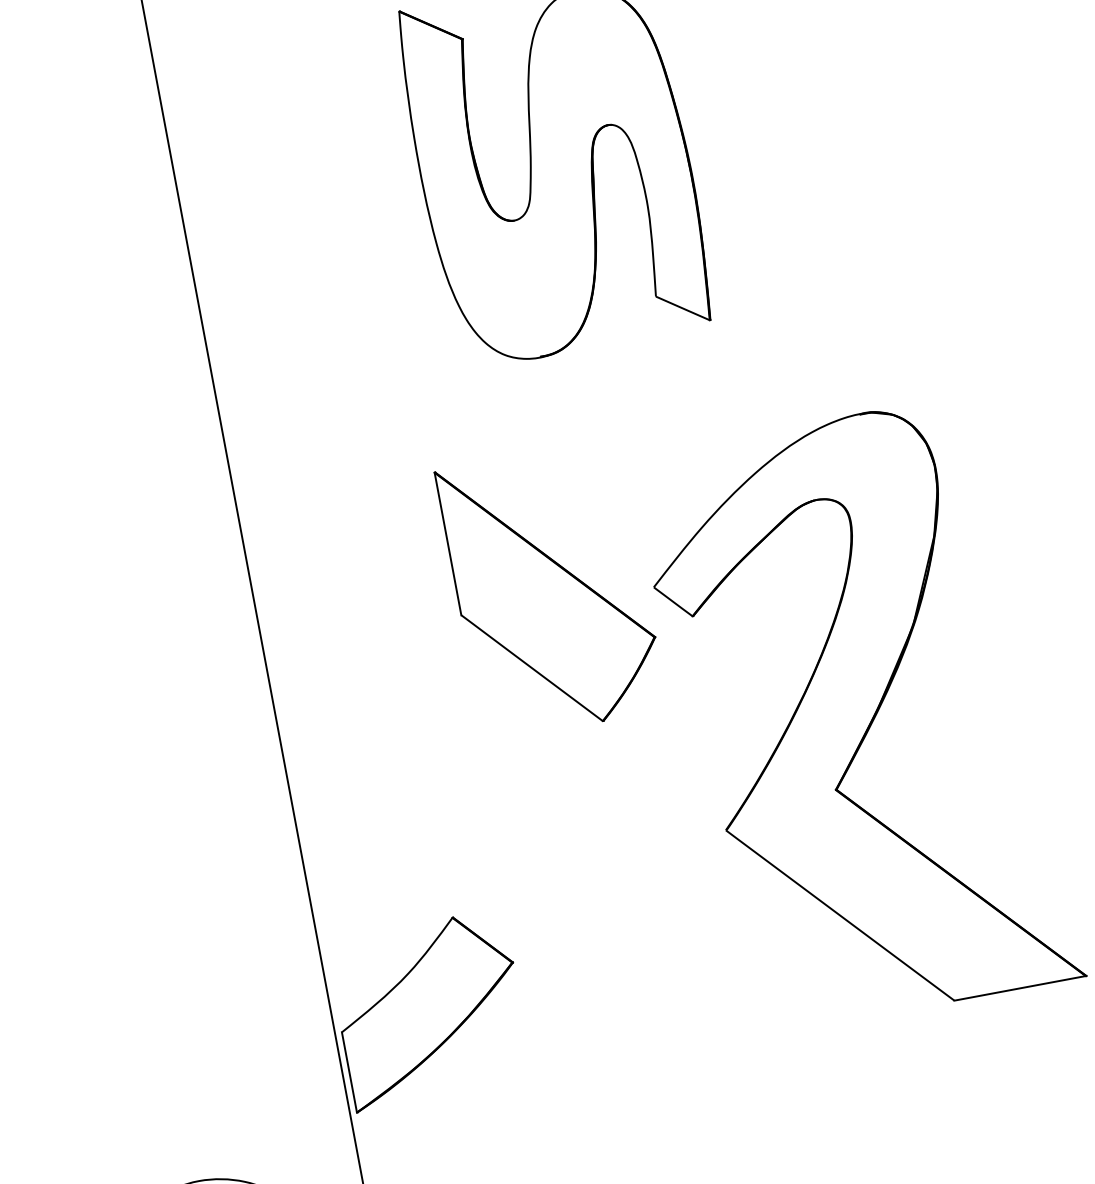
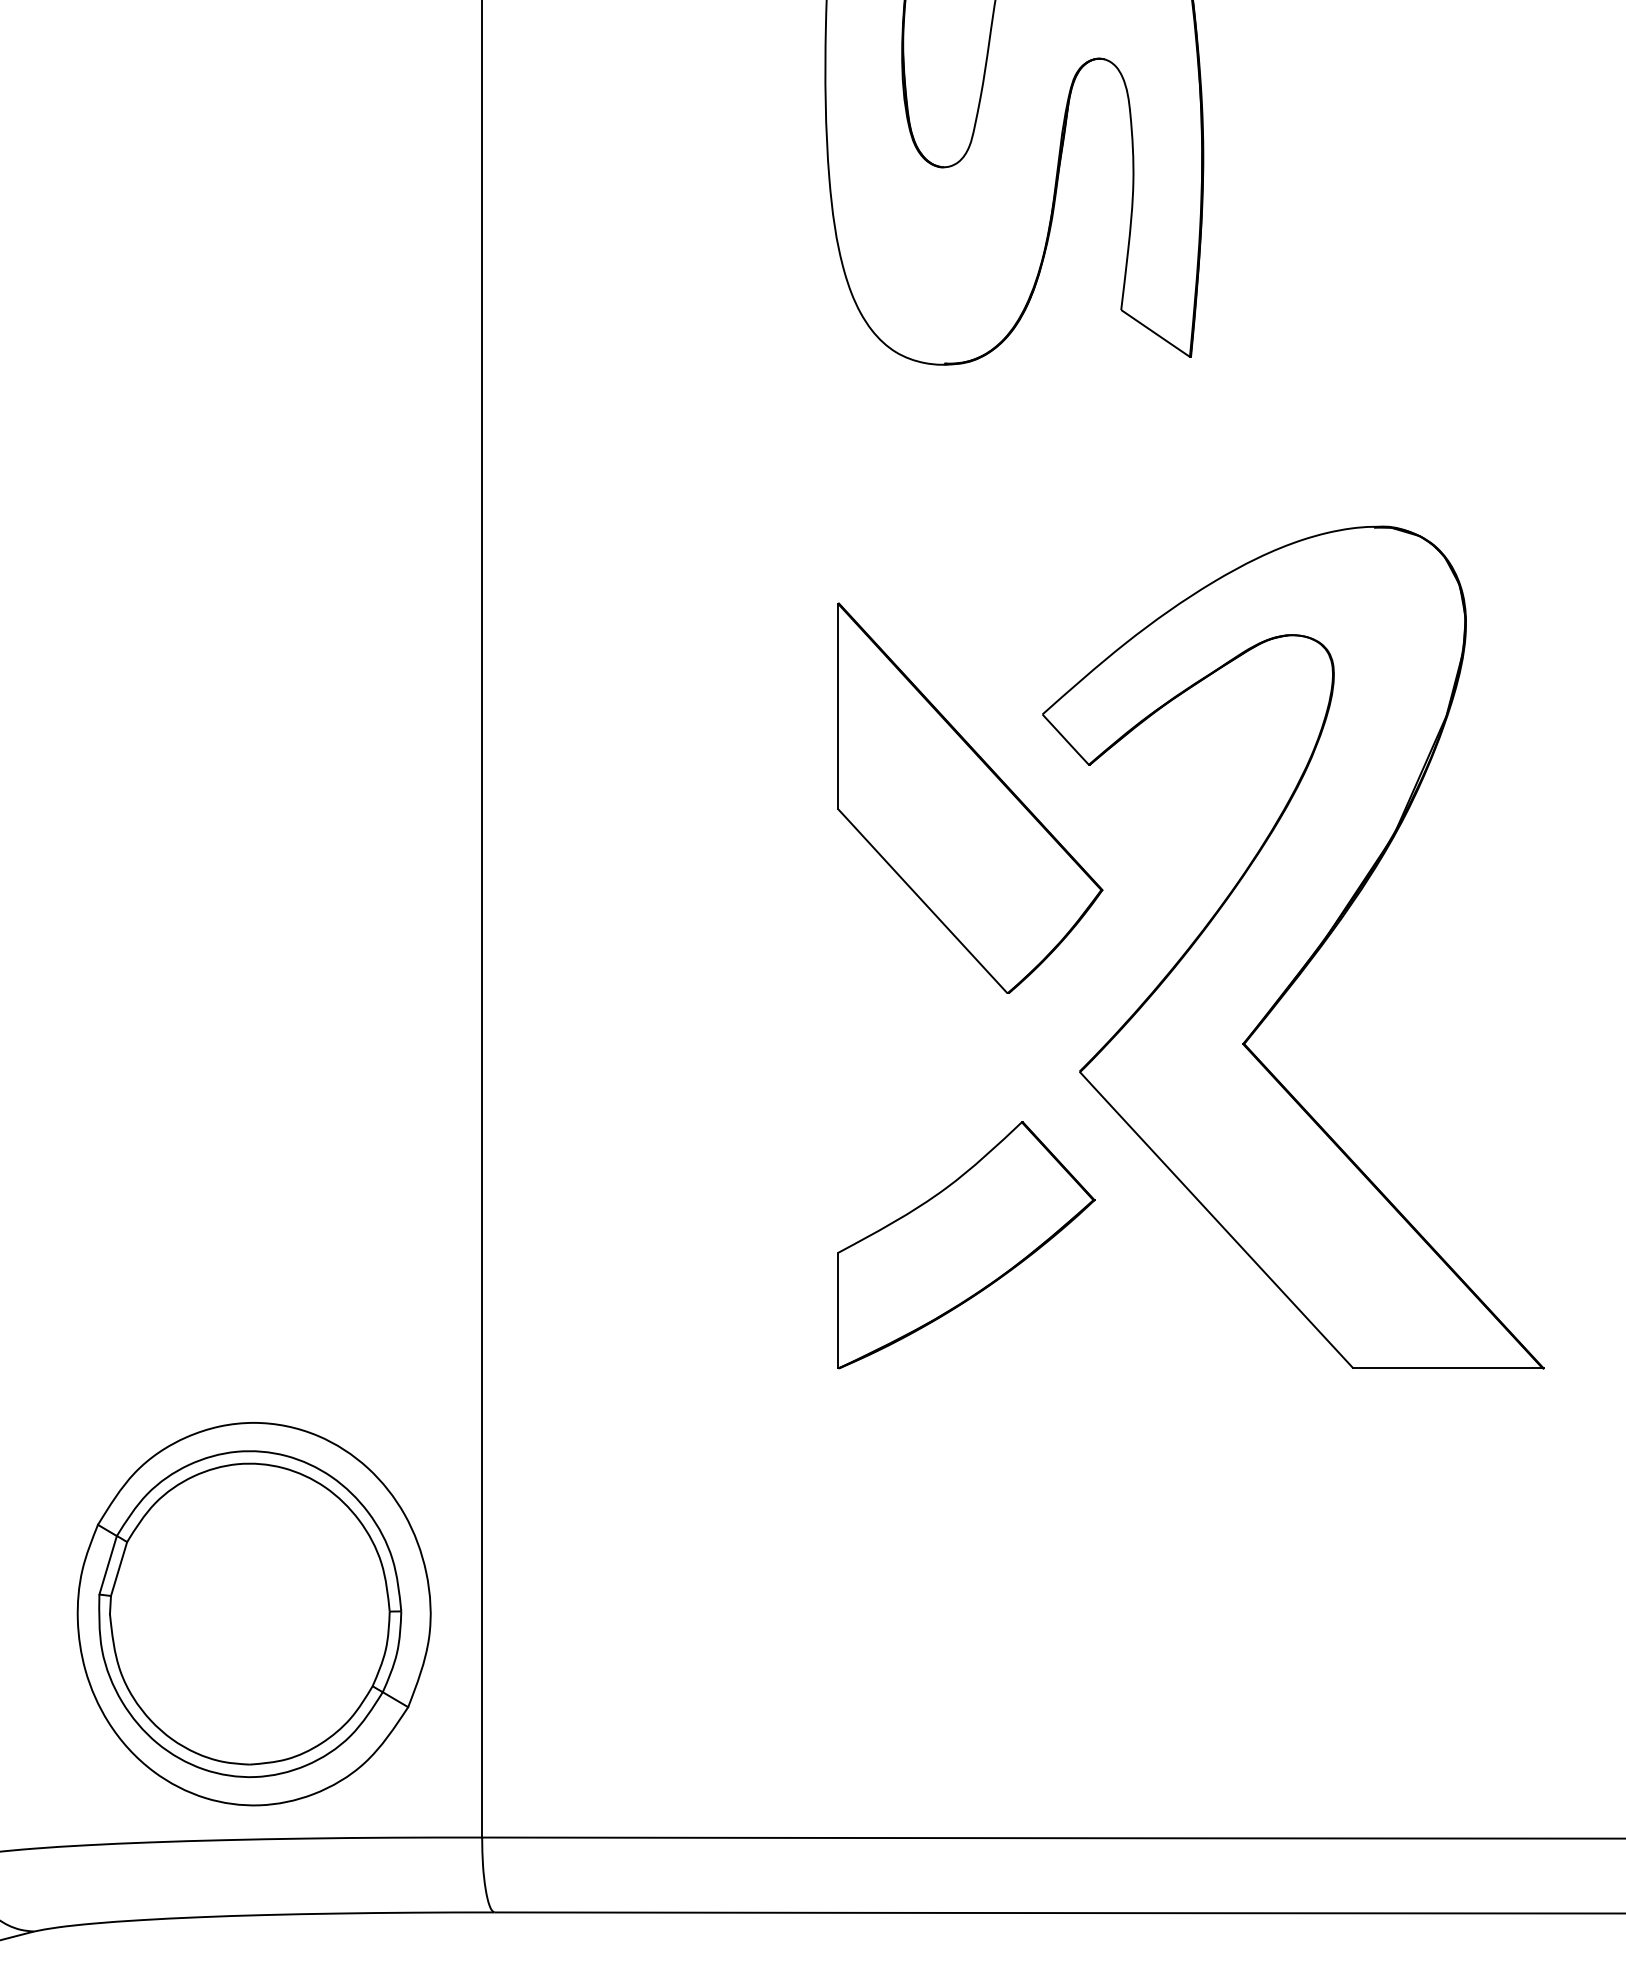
part: (551, 589) -> (970, 797), moved
part: (430, 1010) -> (966, 1245), moved

